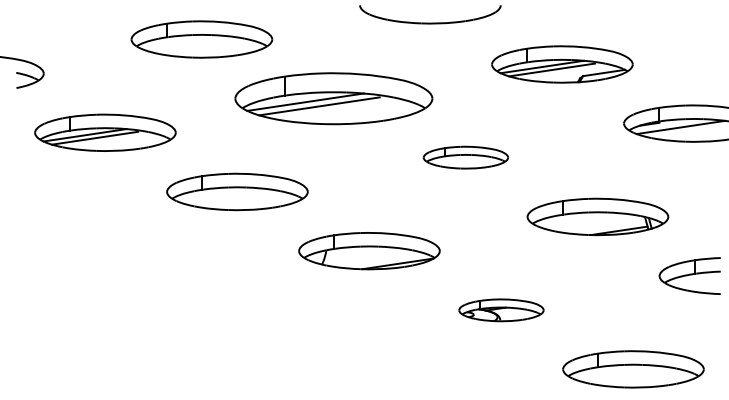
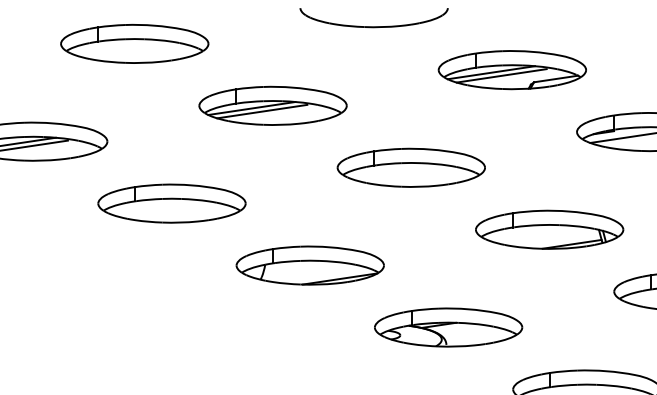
part: (333, 98) -> (272, 105), size x0.71
part: (465, 157) -> (410, 167), size x1.67
part: (501, 310) -> (448, 327), size x1.67

